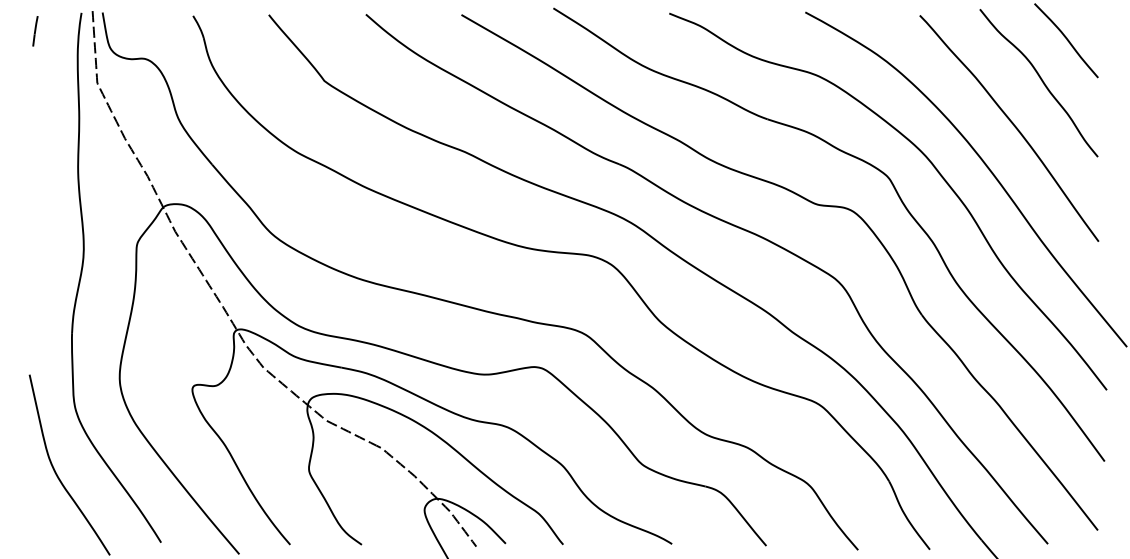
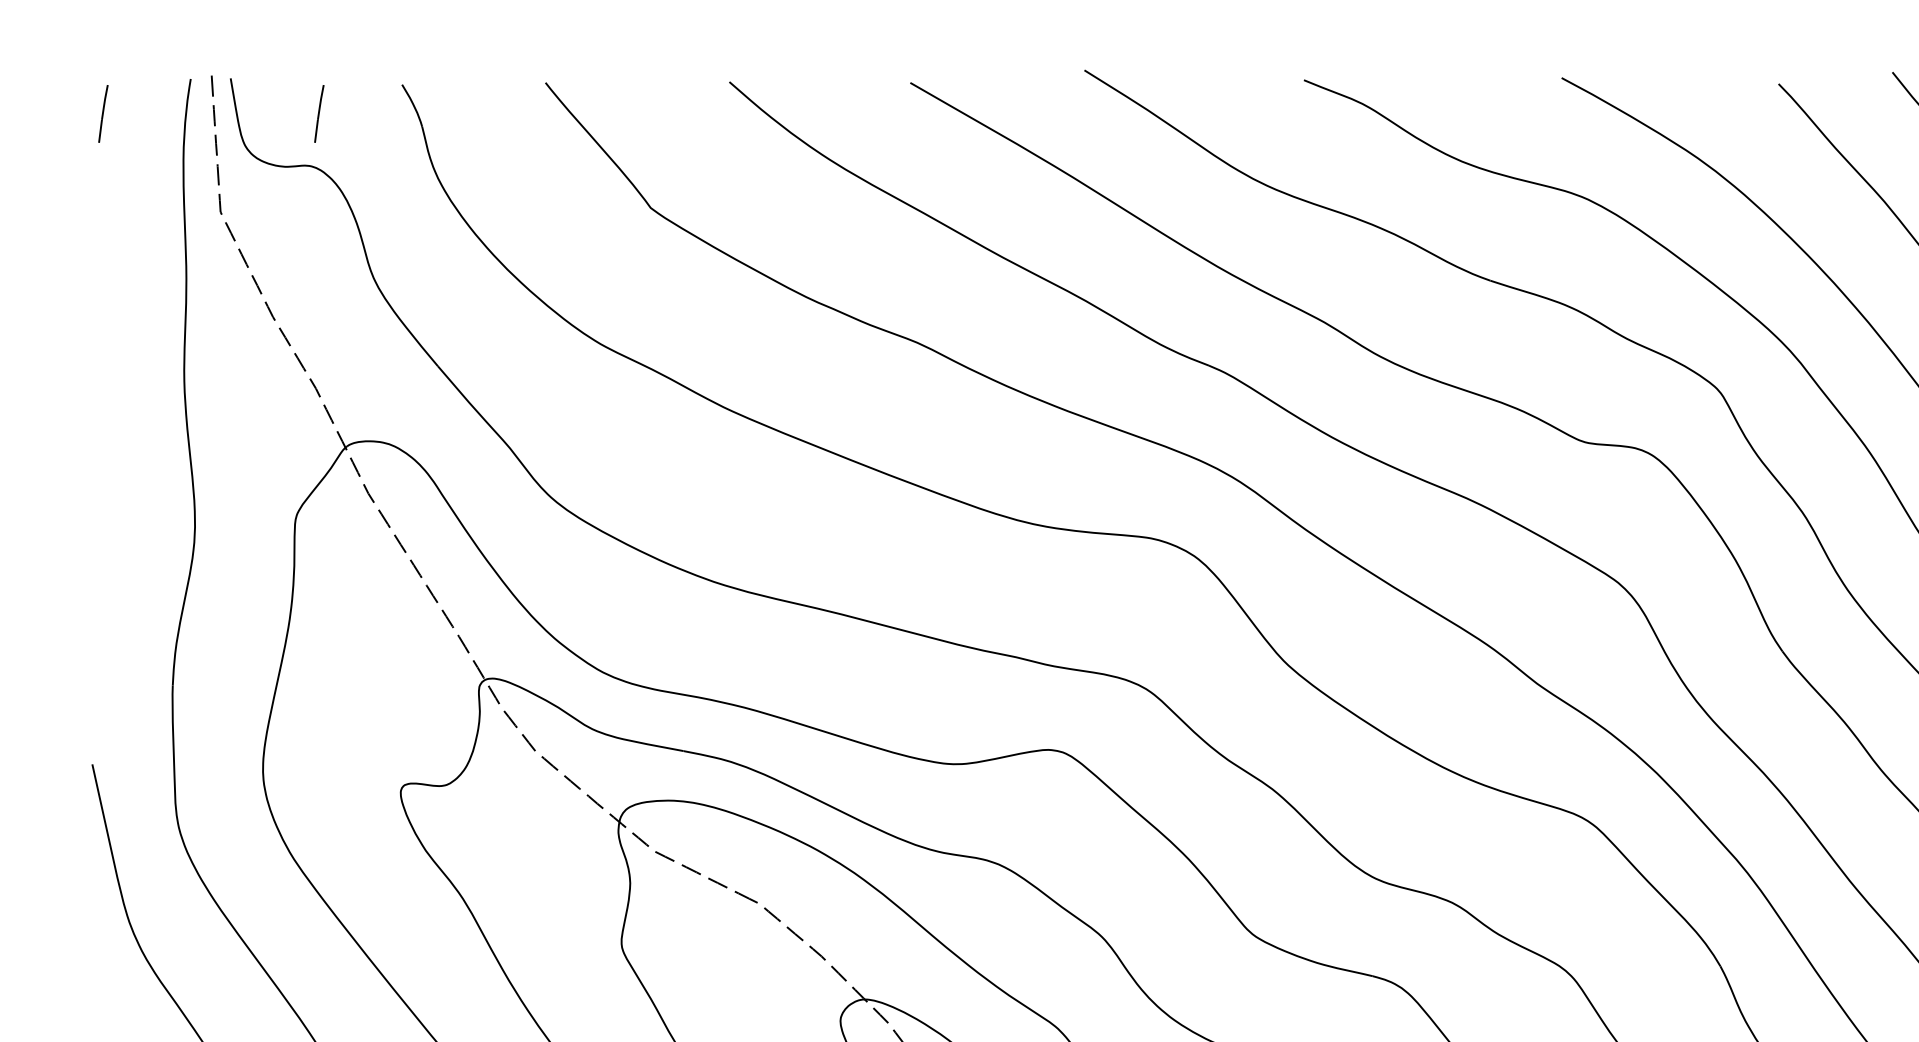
line: (149, 31) -> (319, 114), added

